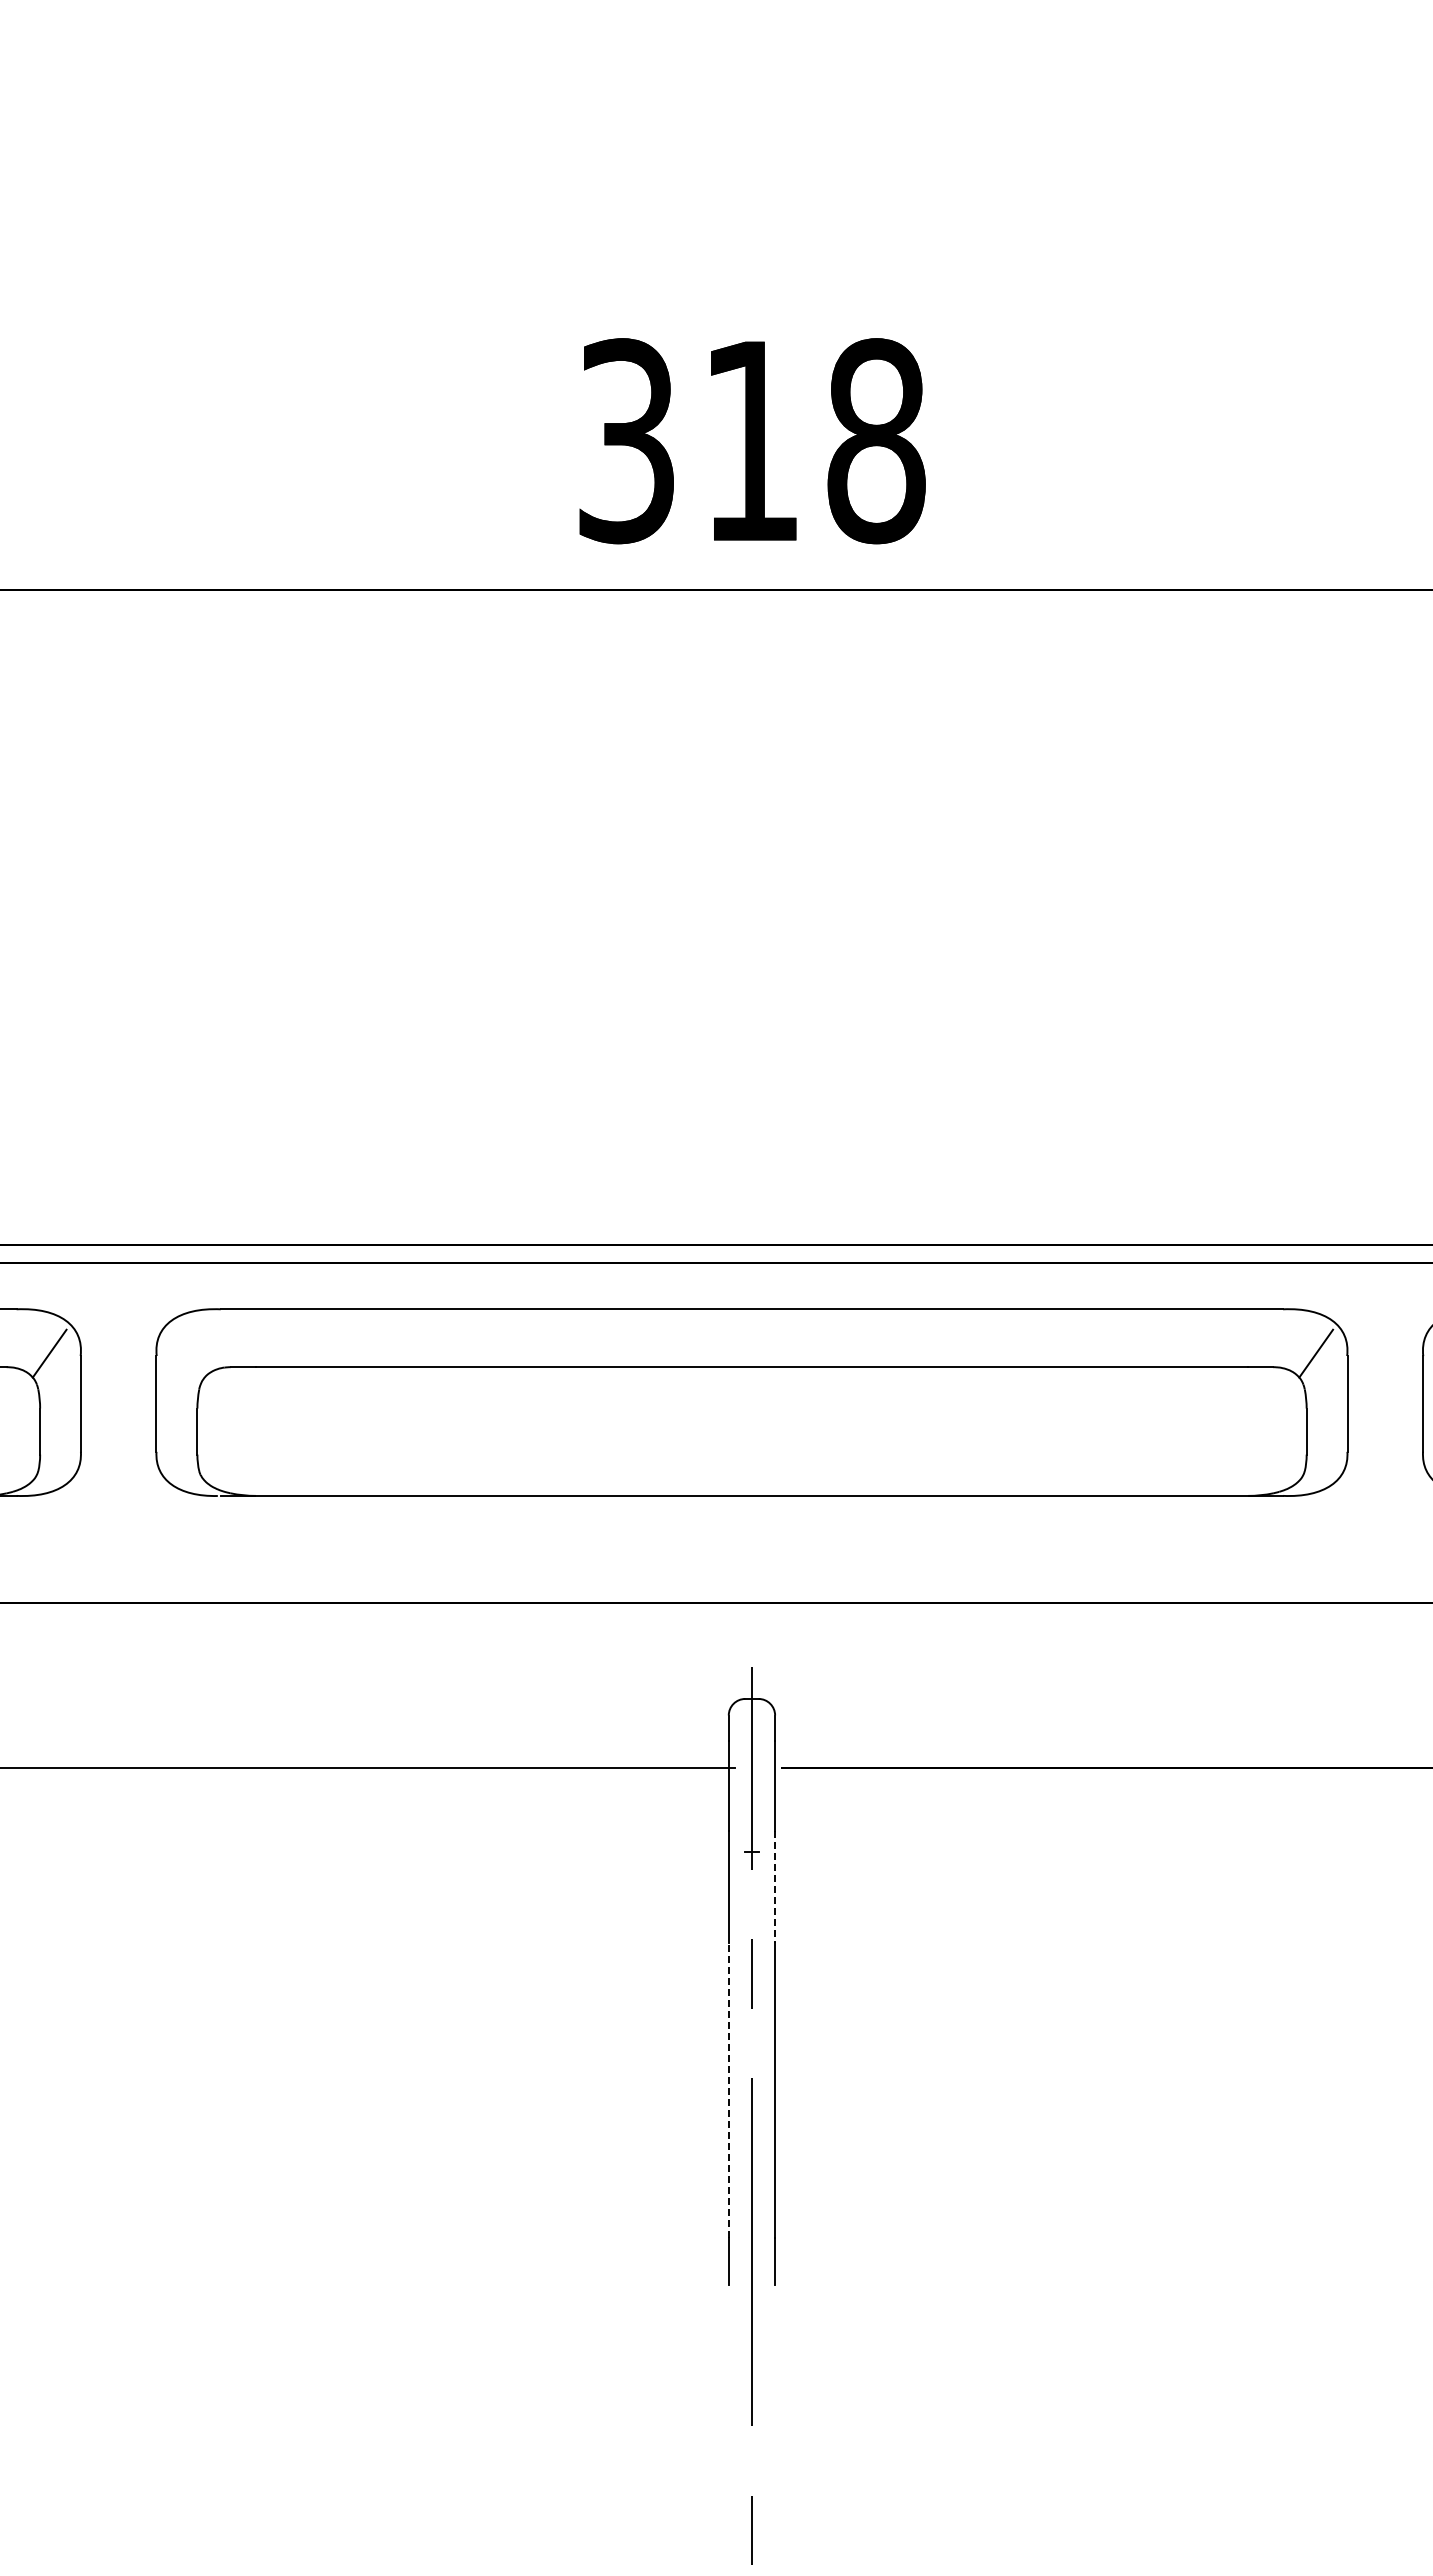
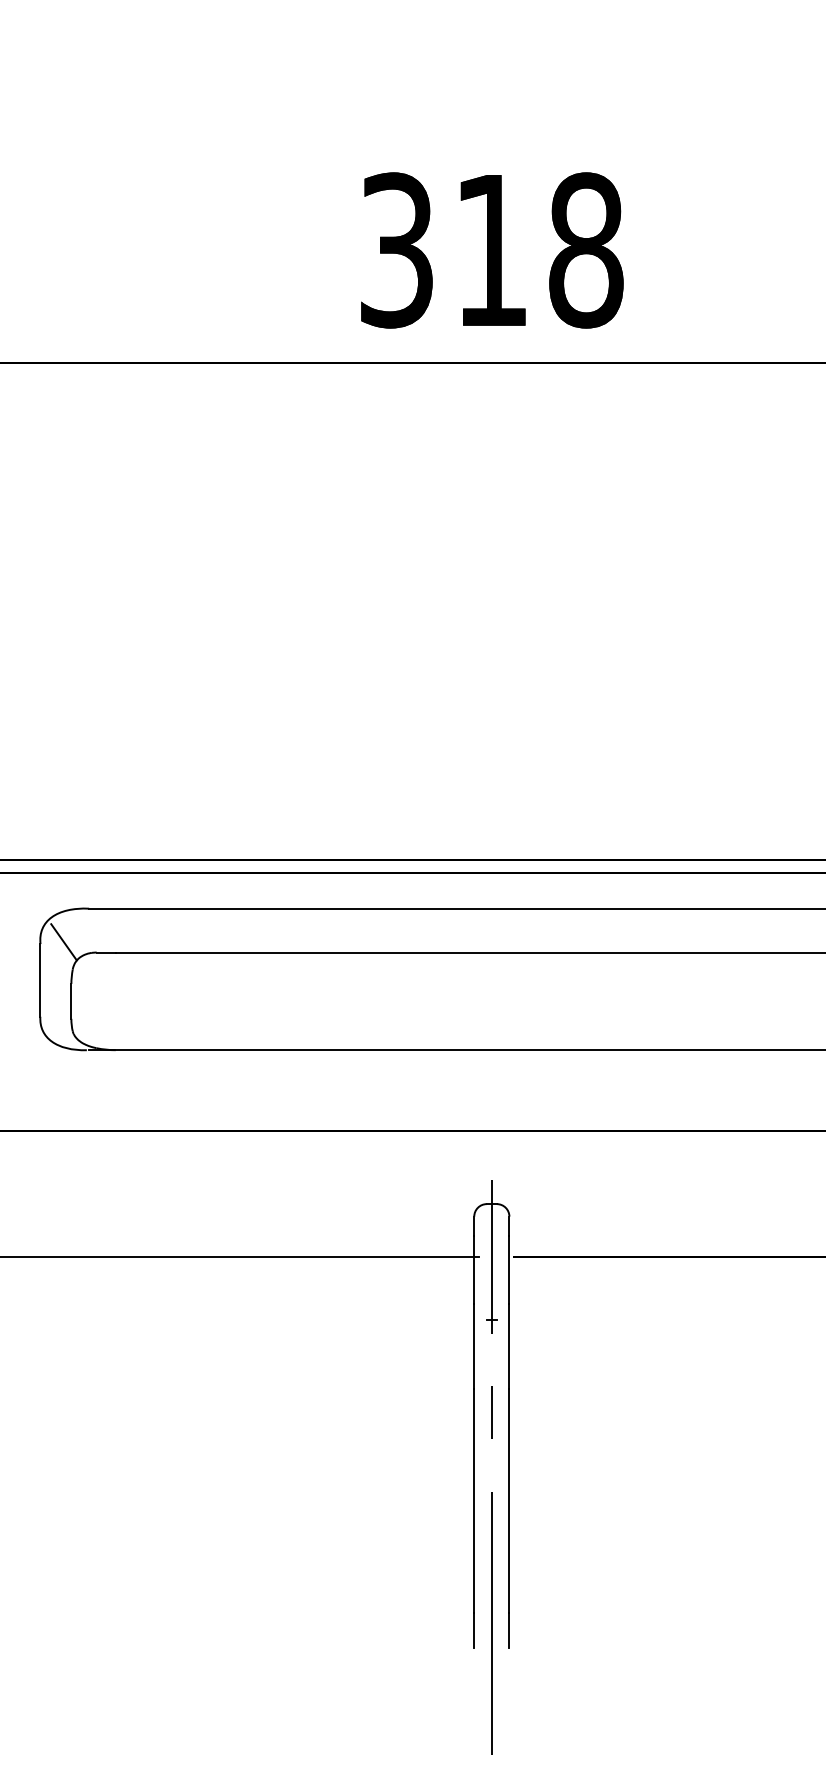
line: (187, 1353) -> (63, 942), added
line: (775, 1887) -> (509, 1347), dashed -> solid
line: (728, 2090) -> (474, 1500), dashed -> solid

